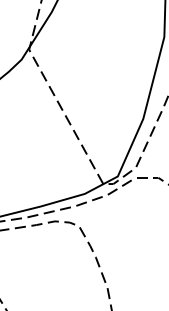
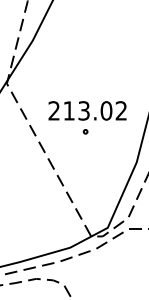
part: (99, 79) -> (86, 117), added

